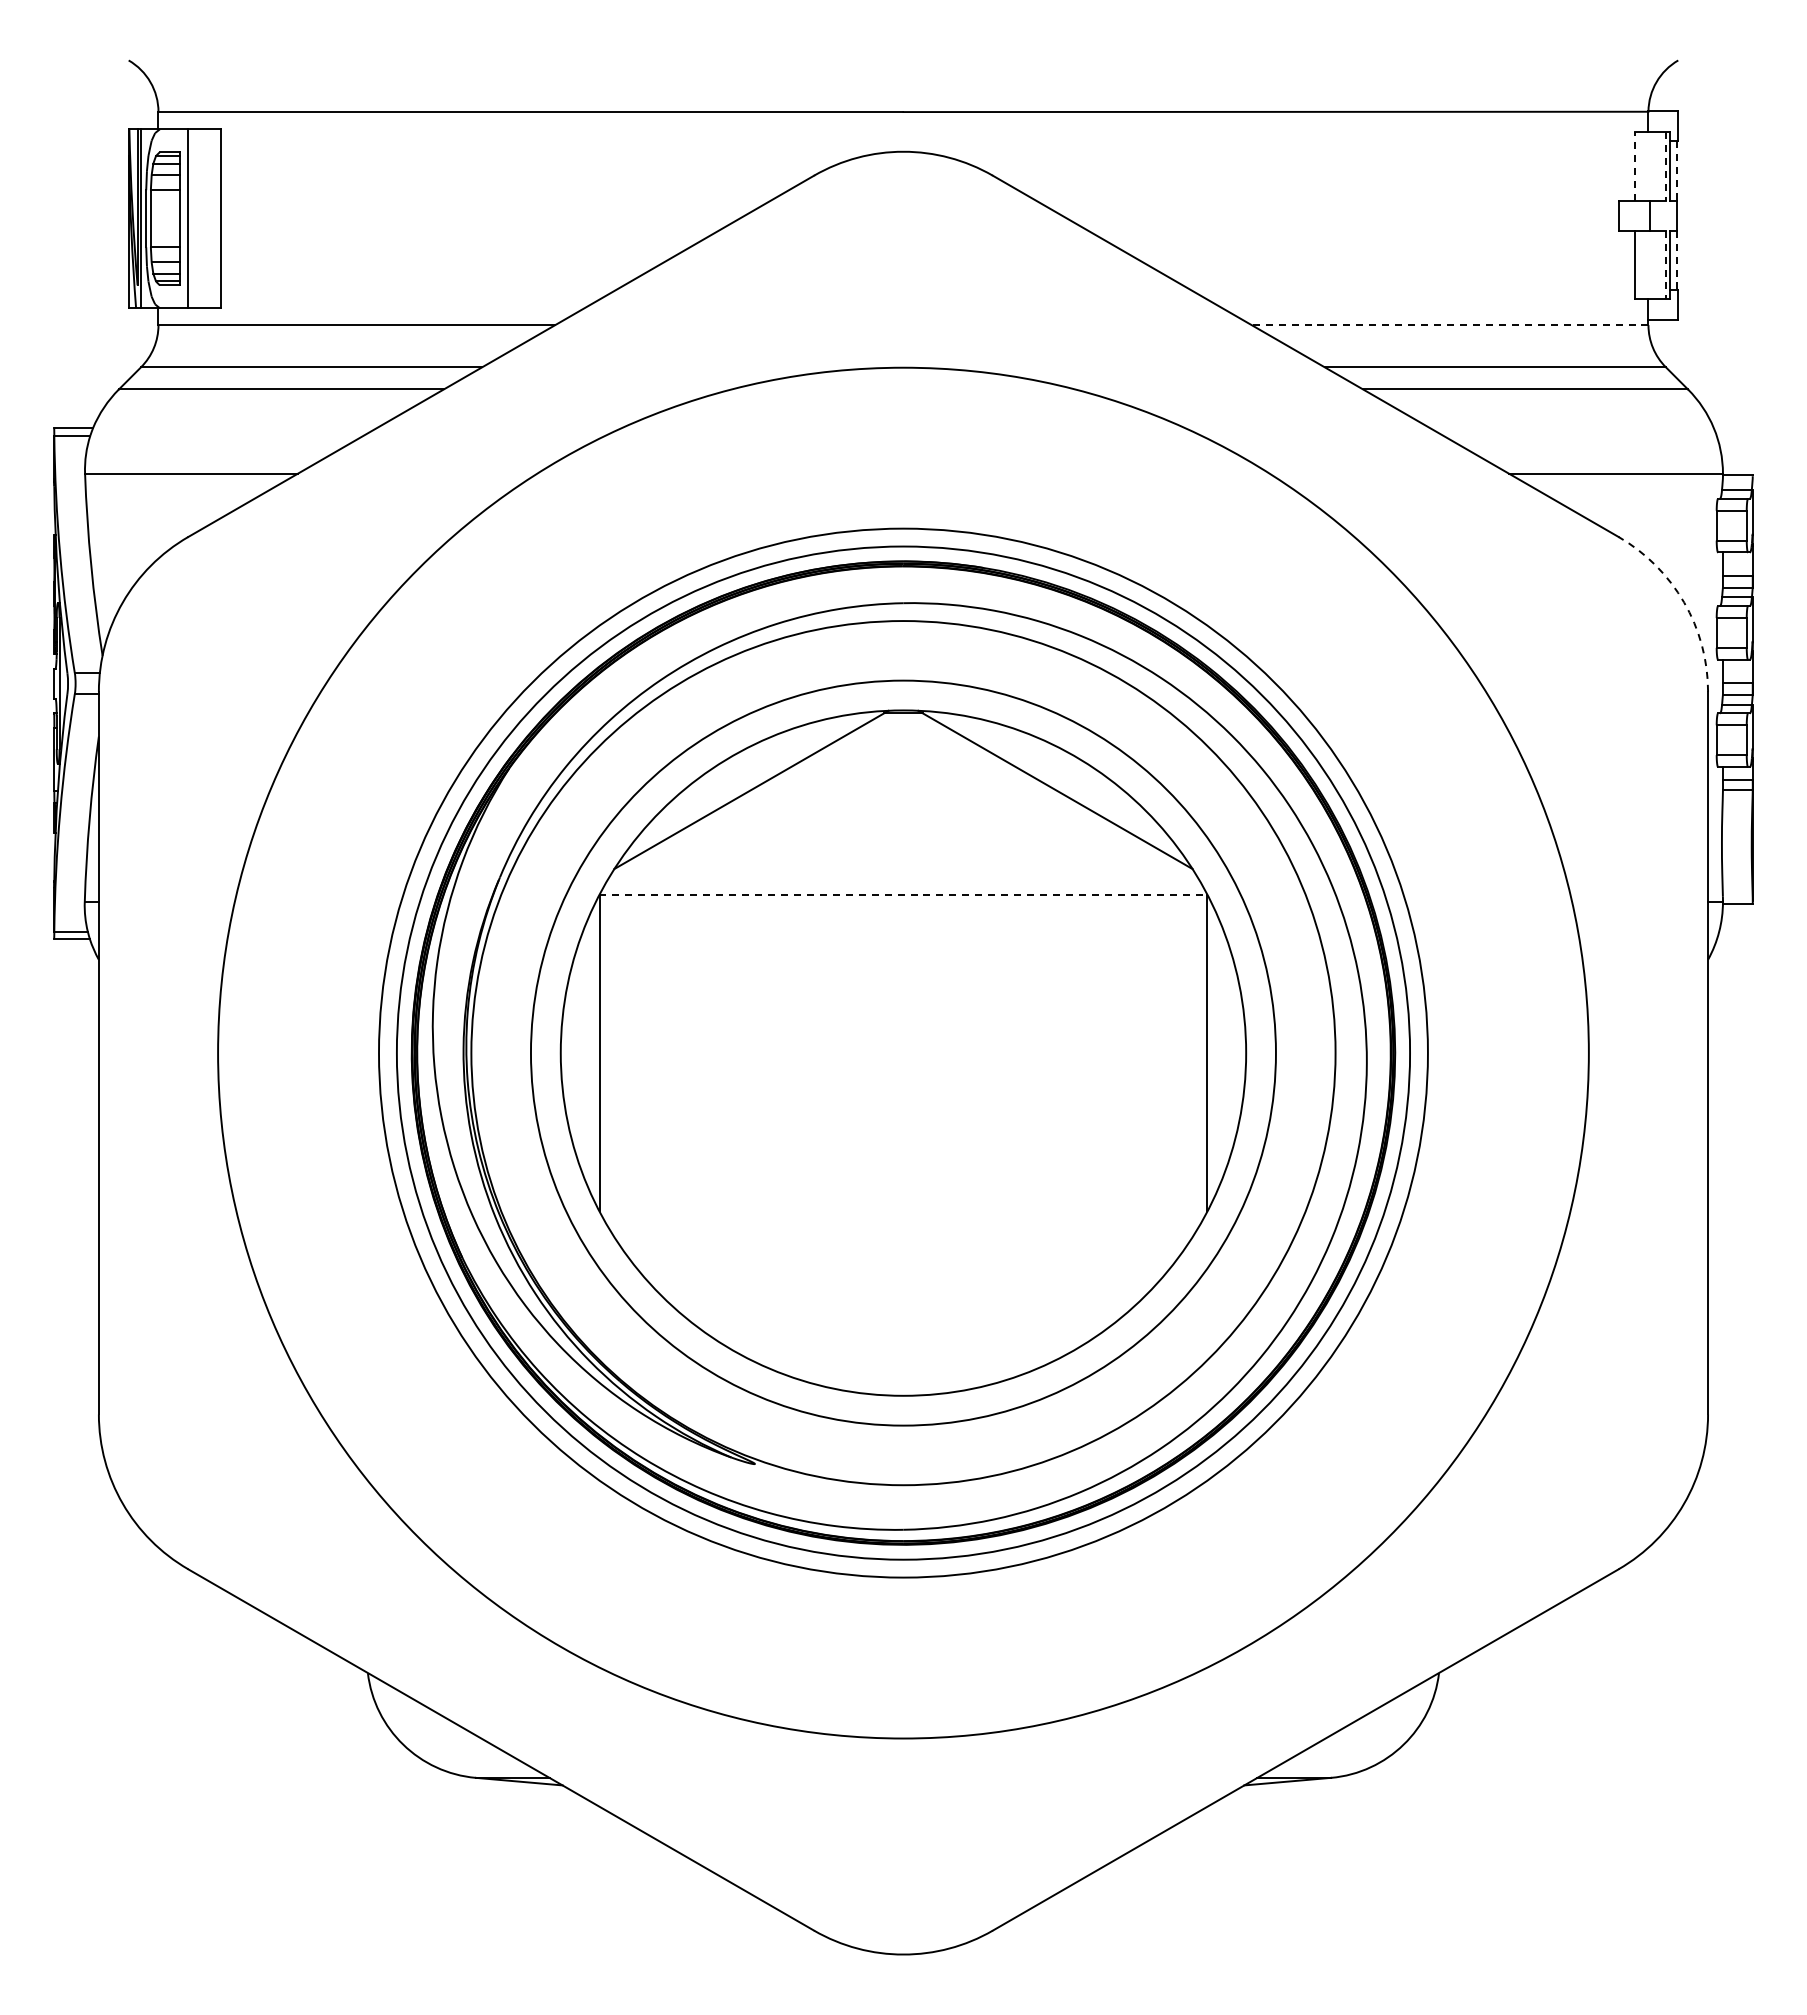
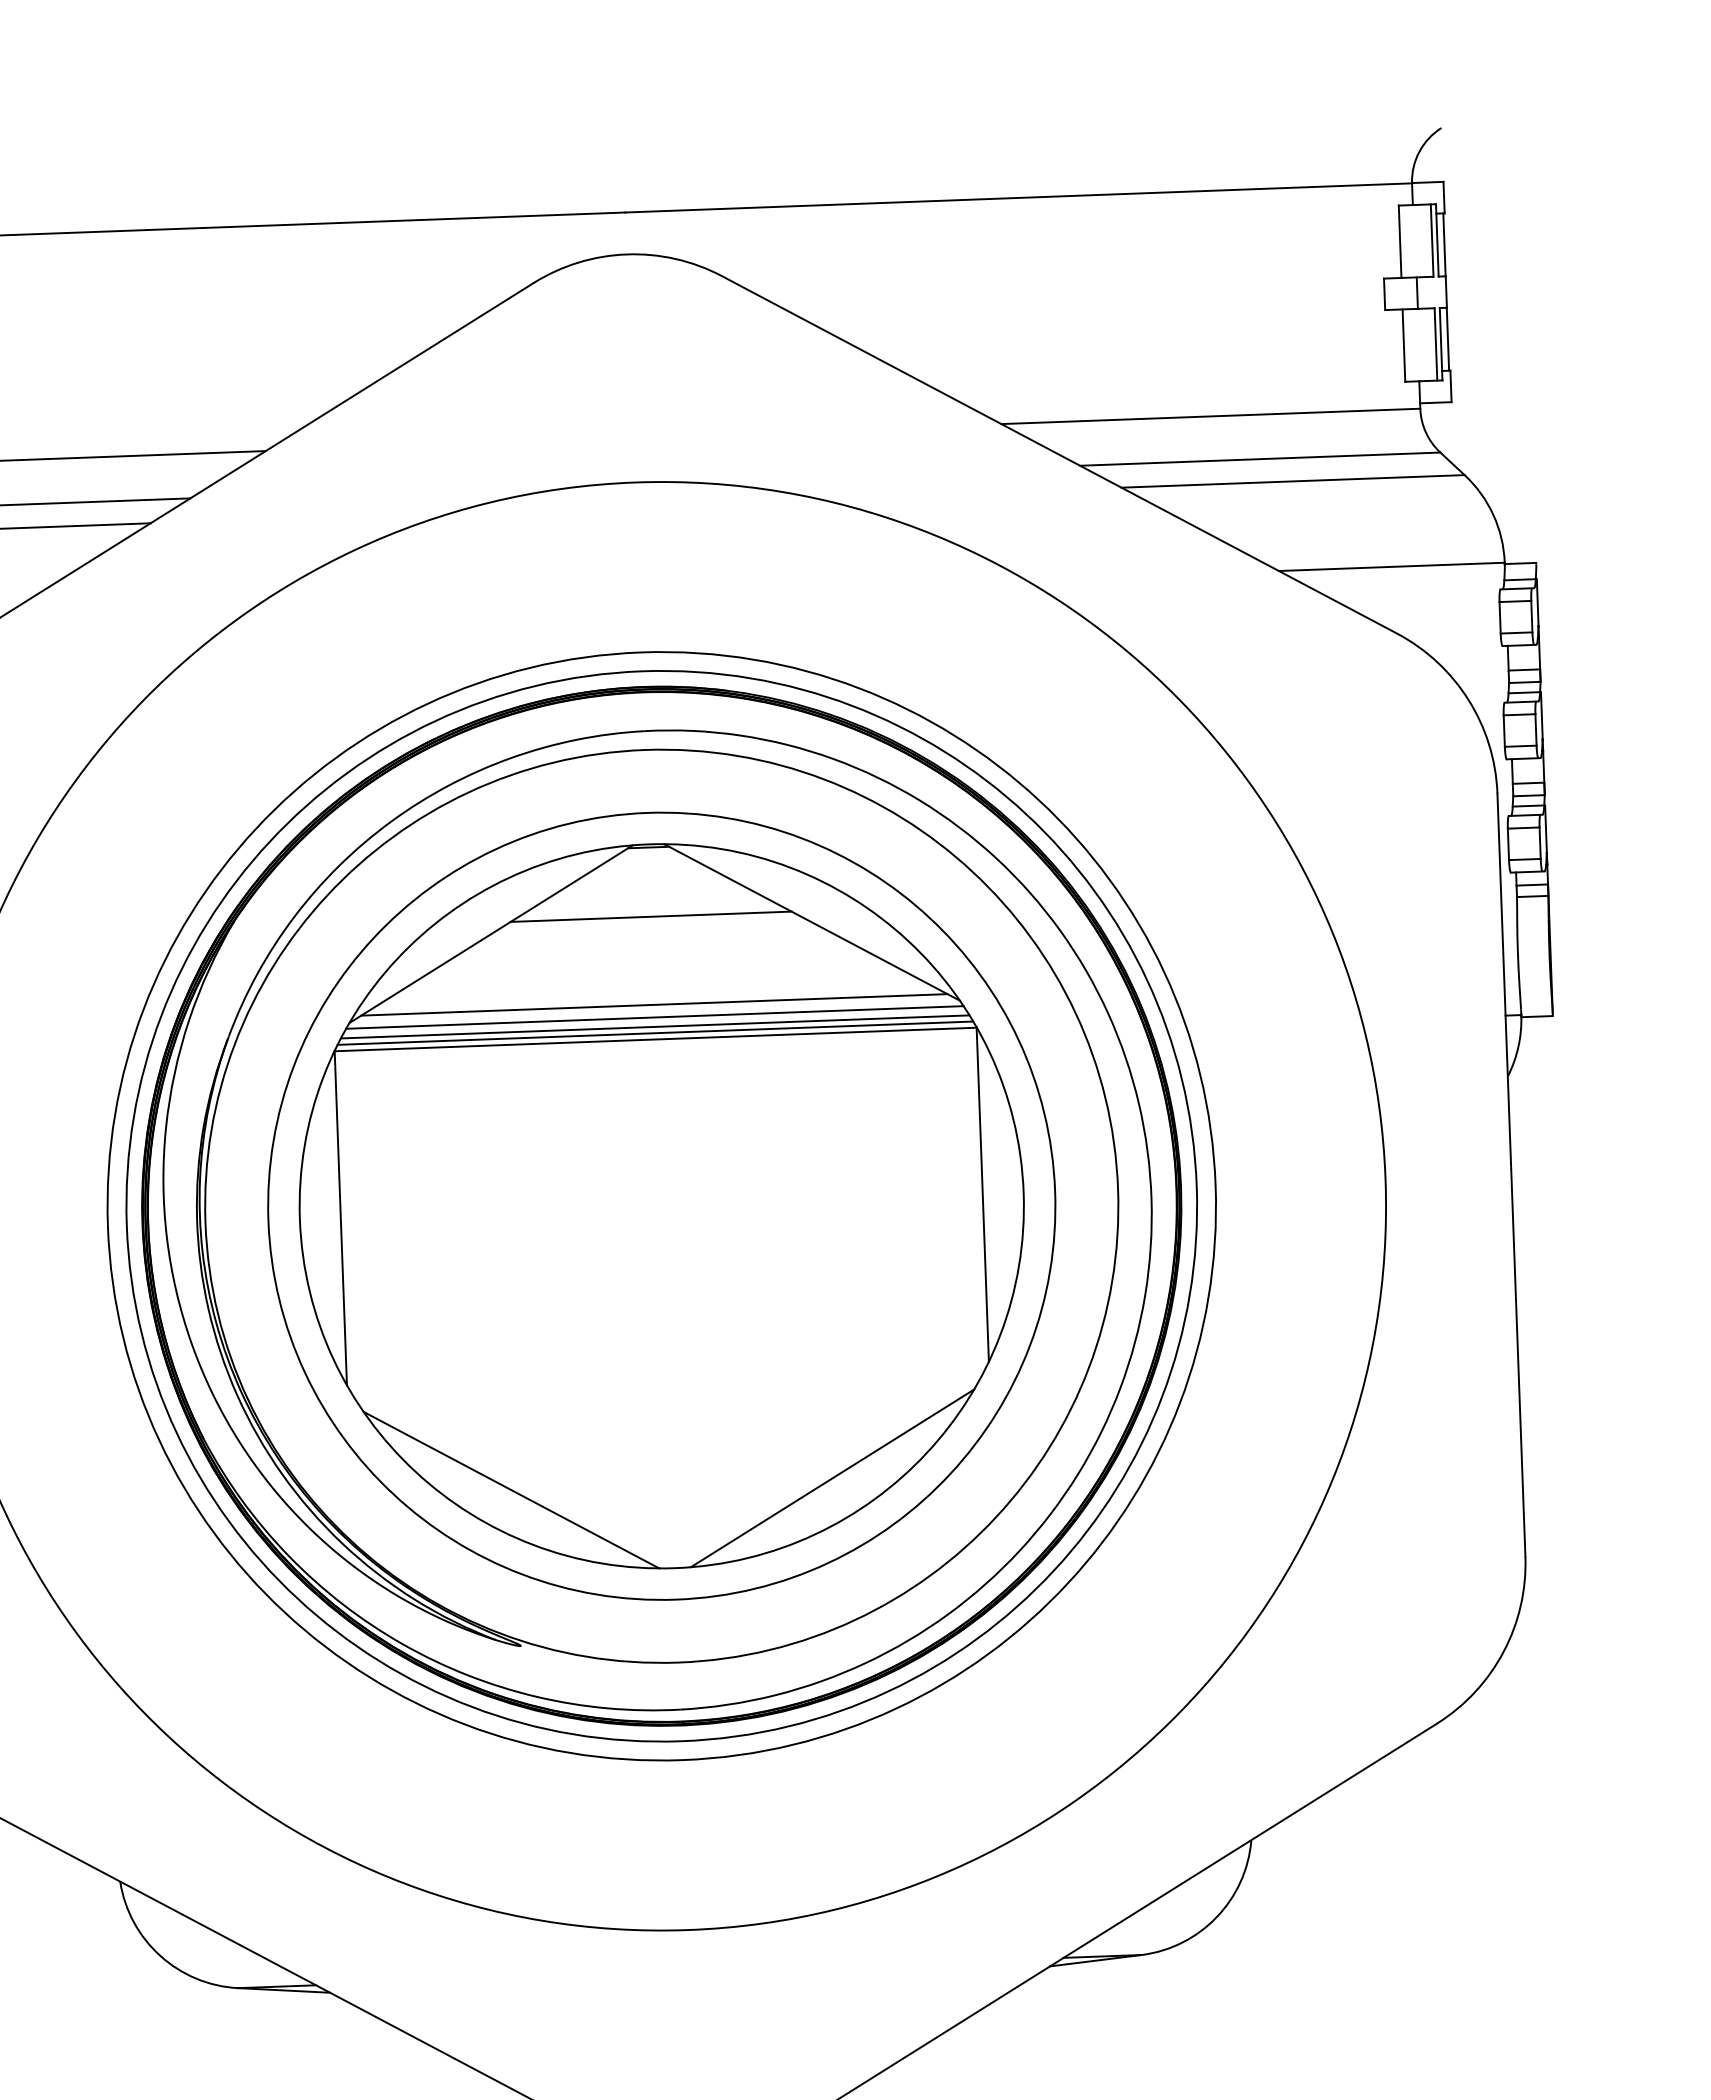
line: (1635, 166) -> (1400, 241), dashed -> solid
line: (1665, 167) -> (1432, 241), dashed -> solid
line: (1677, 171) -> (1445, 245), dashed -> solid
line: (1677, 260) -> (1448, 339), dashed -> solid
line: (1665, 265) -> (1435, 345), dashed -> solid
line: (1449, 325) -> (1210, 416), dashed -> solid
arc: (1684, 602) -> (1469, 700), dashed -> solid
line: (903, 778) -> (651, 916), added
line: (903, 862) -> (654, 1004), added
line: (903, 874) -> (654, 1017), added
line: (903, 883) -> (655, 1027), added
line: (903, 889) -> (655, 1033), added
line: (903, 895) -> (655, 1039), dashed -> solid
line: (751, 1316) -> (511, 1490), added
line: (1055, 1316) -> (832, 1478), added

